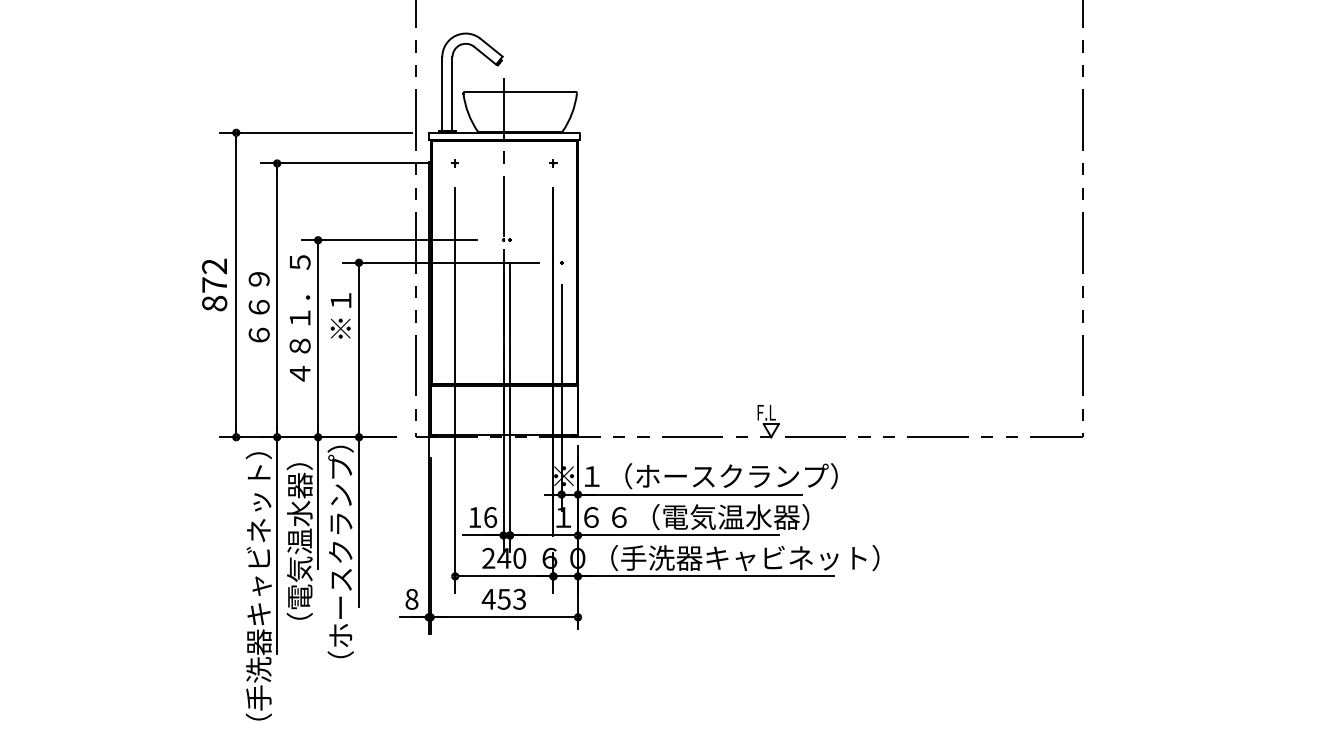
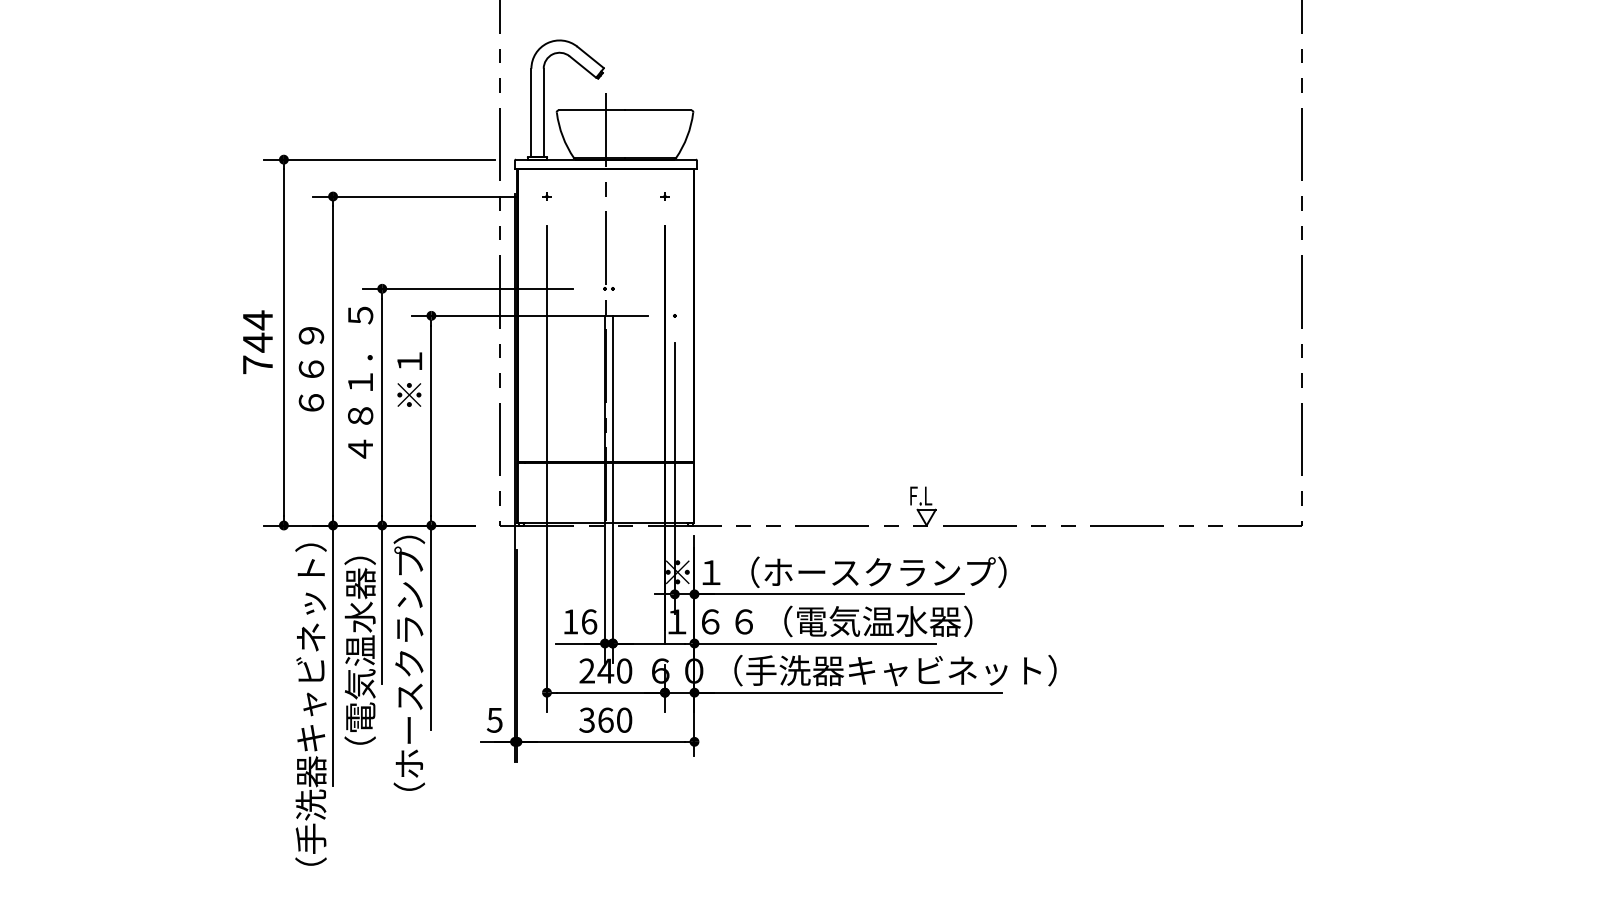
text: (214, 284) -> (257, 341), 872 -> 744
text: (411, 598) -> (494, 719), 8 -> 5
text: (503, 598) -> (604, 719), 453 -> 360

